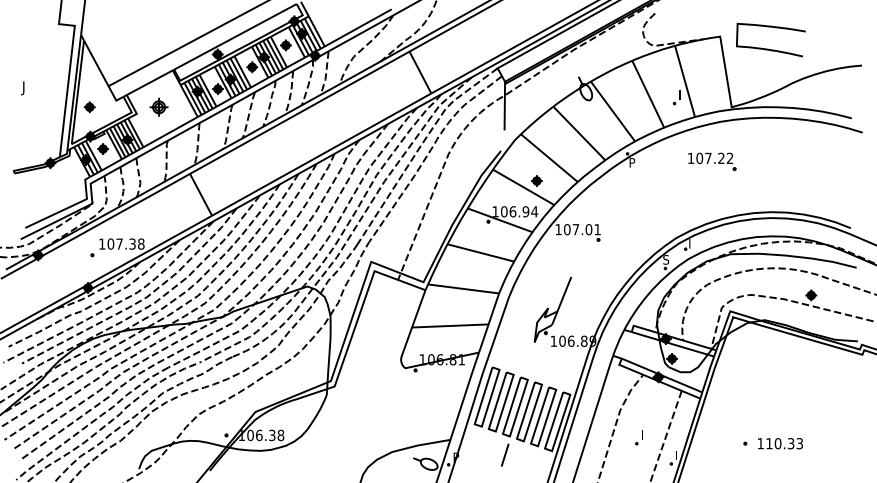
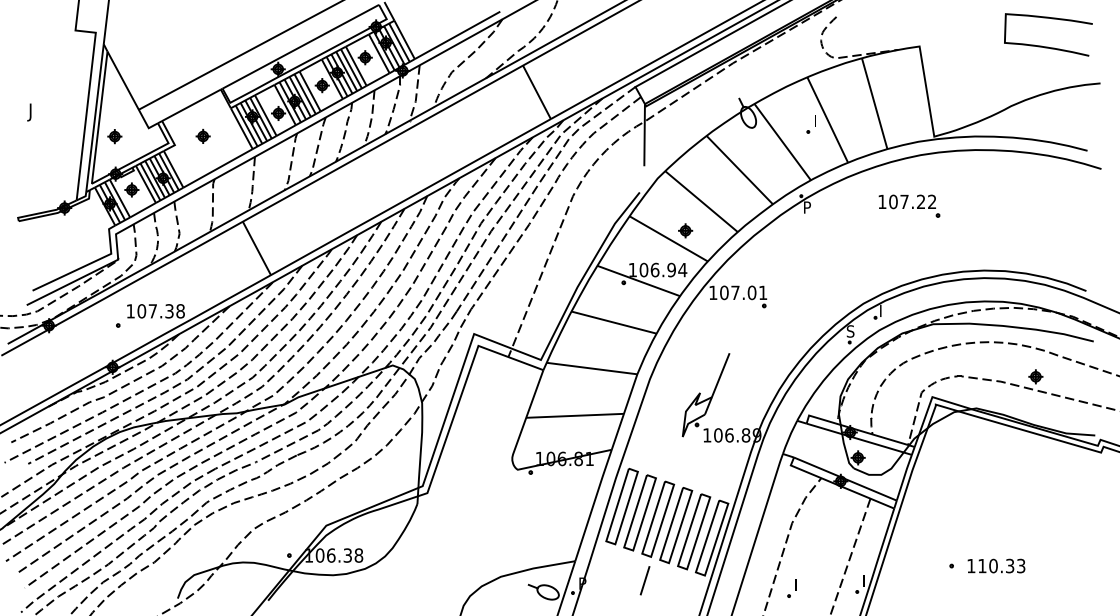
curve: (771, 49) -> (1048, 46), moved
part: (676, 97) -> (810, 124), moved
part: (158, 106) -> (202, 135), size x0.62
part: (638, 437) -> (791, 588), moved

